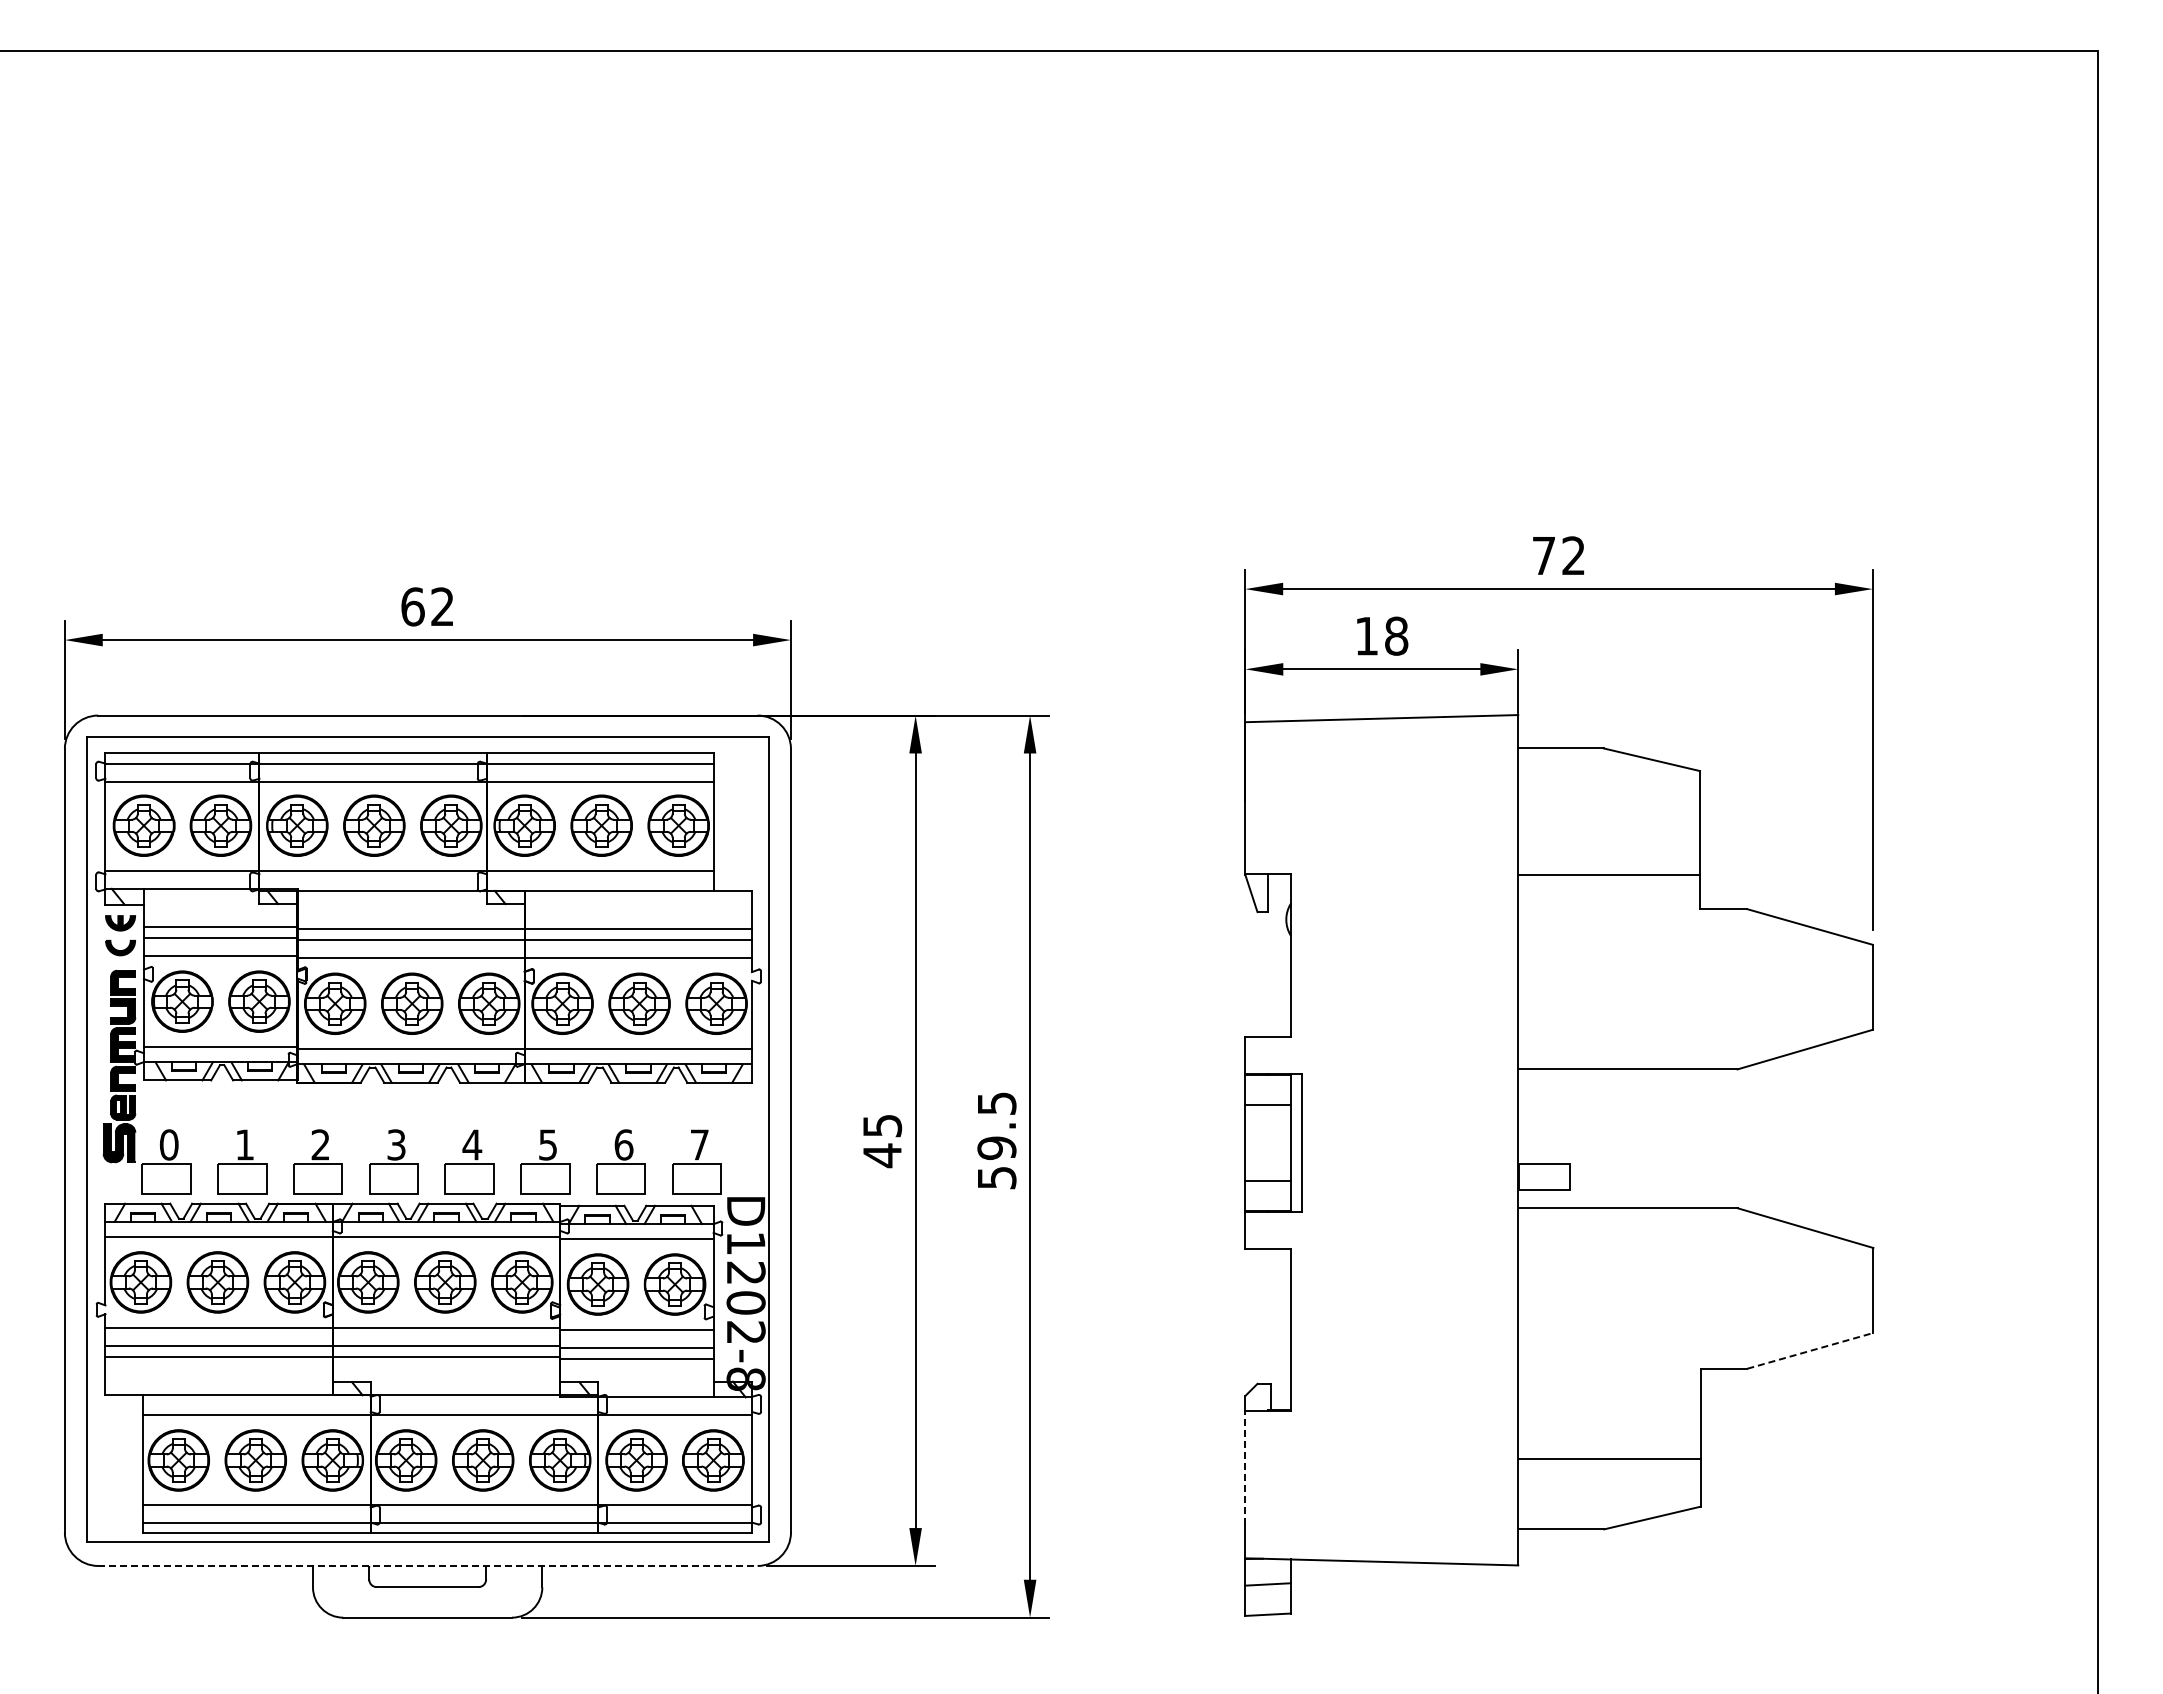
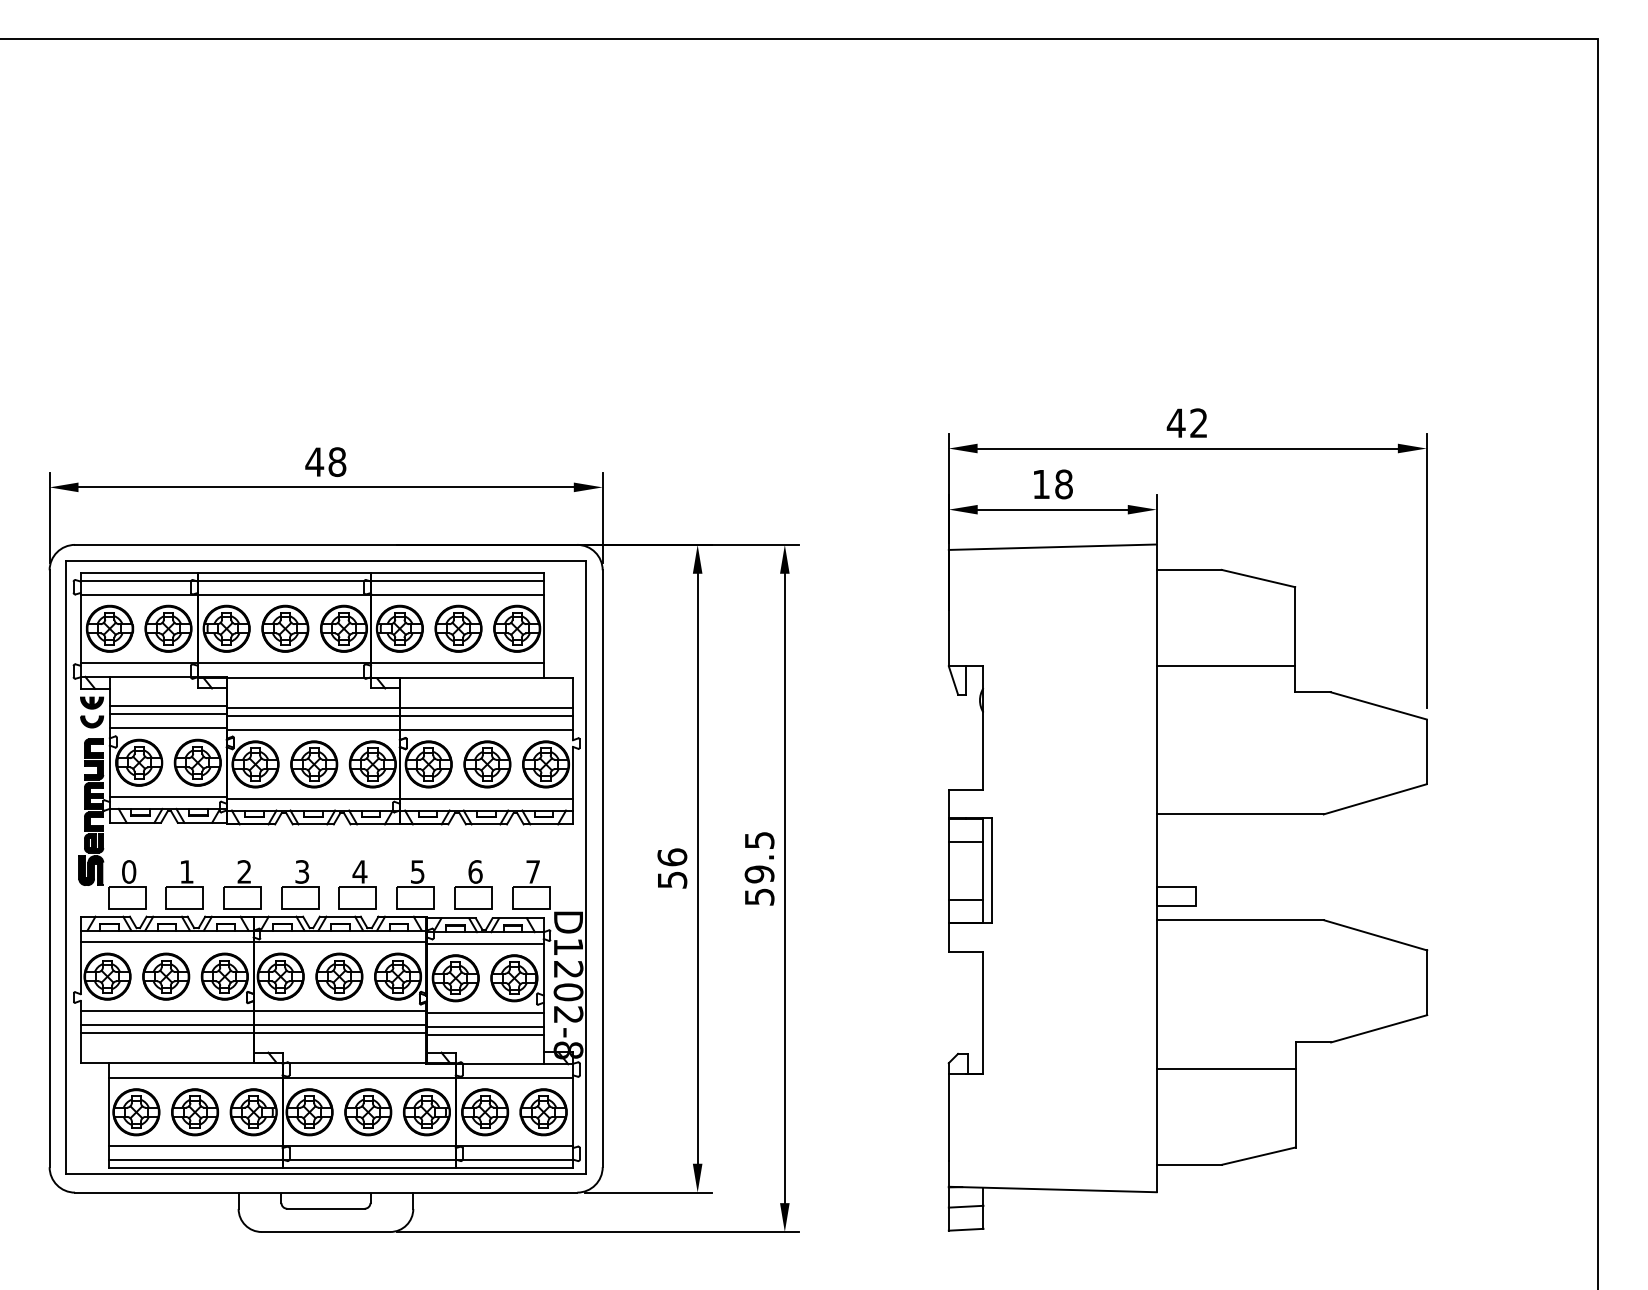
text: (1543, 555) -> (1175, 422), 72 -> 42
text: (427, 606) -> (325, 461), 62 -> 48
text: (882, 1141) -> (672, 869), 45 -> 56
line: (1810, 1350) -> (1379, 1028), dashed -> solid
line: (1609, 1459) -> (1226, 1068), moved
line: (1245, 1467) -> (948, 1117), dashed -> solid
line: (427, 1565) -> (325, 1192), dashed -> solid

